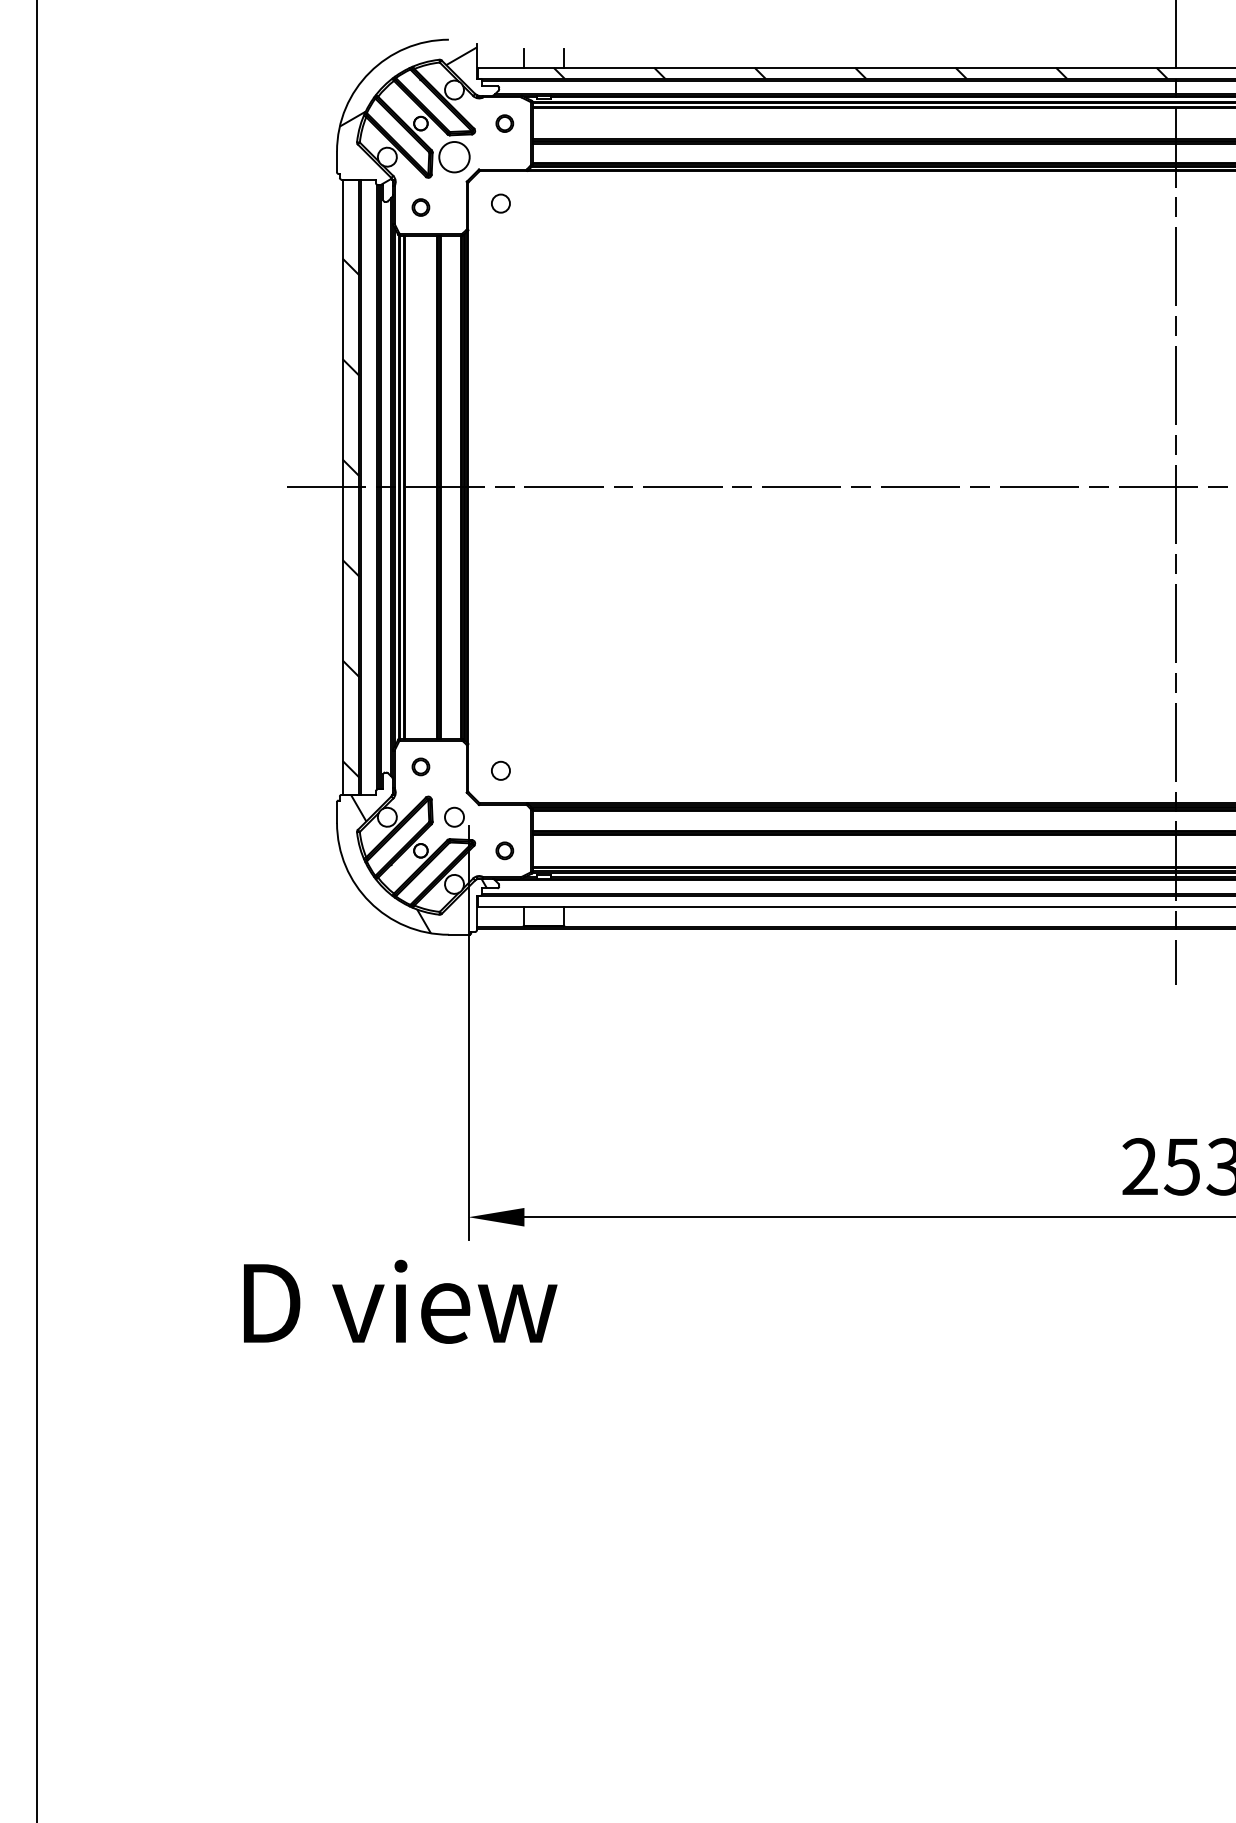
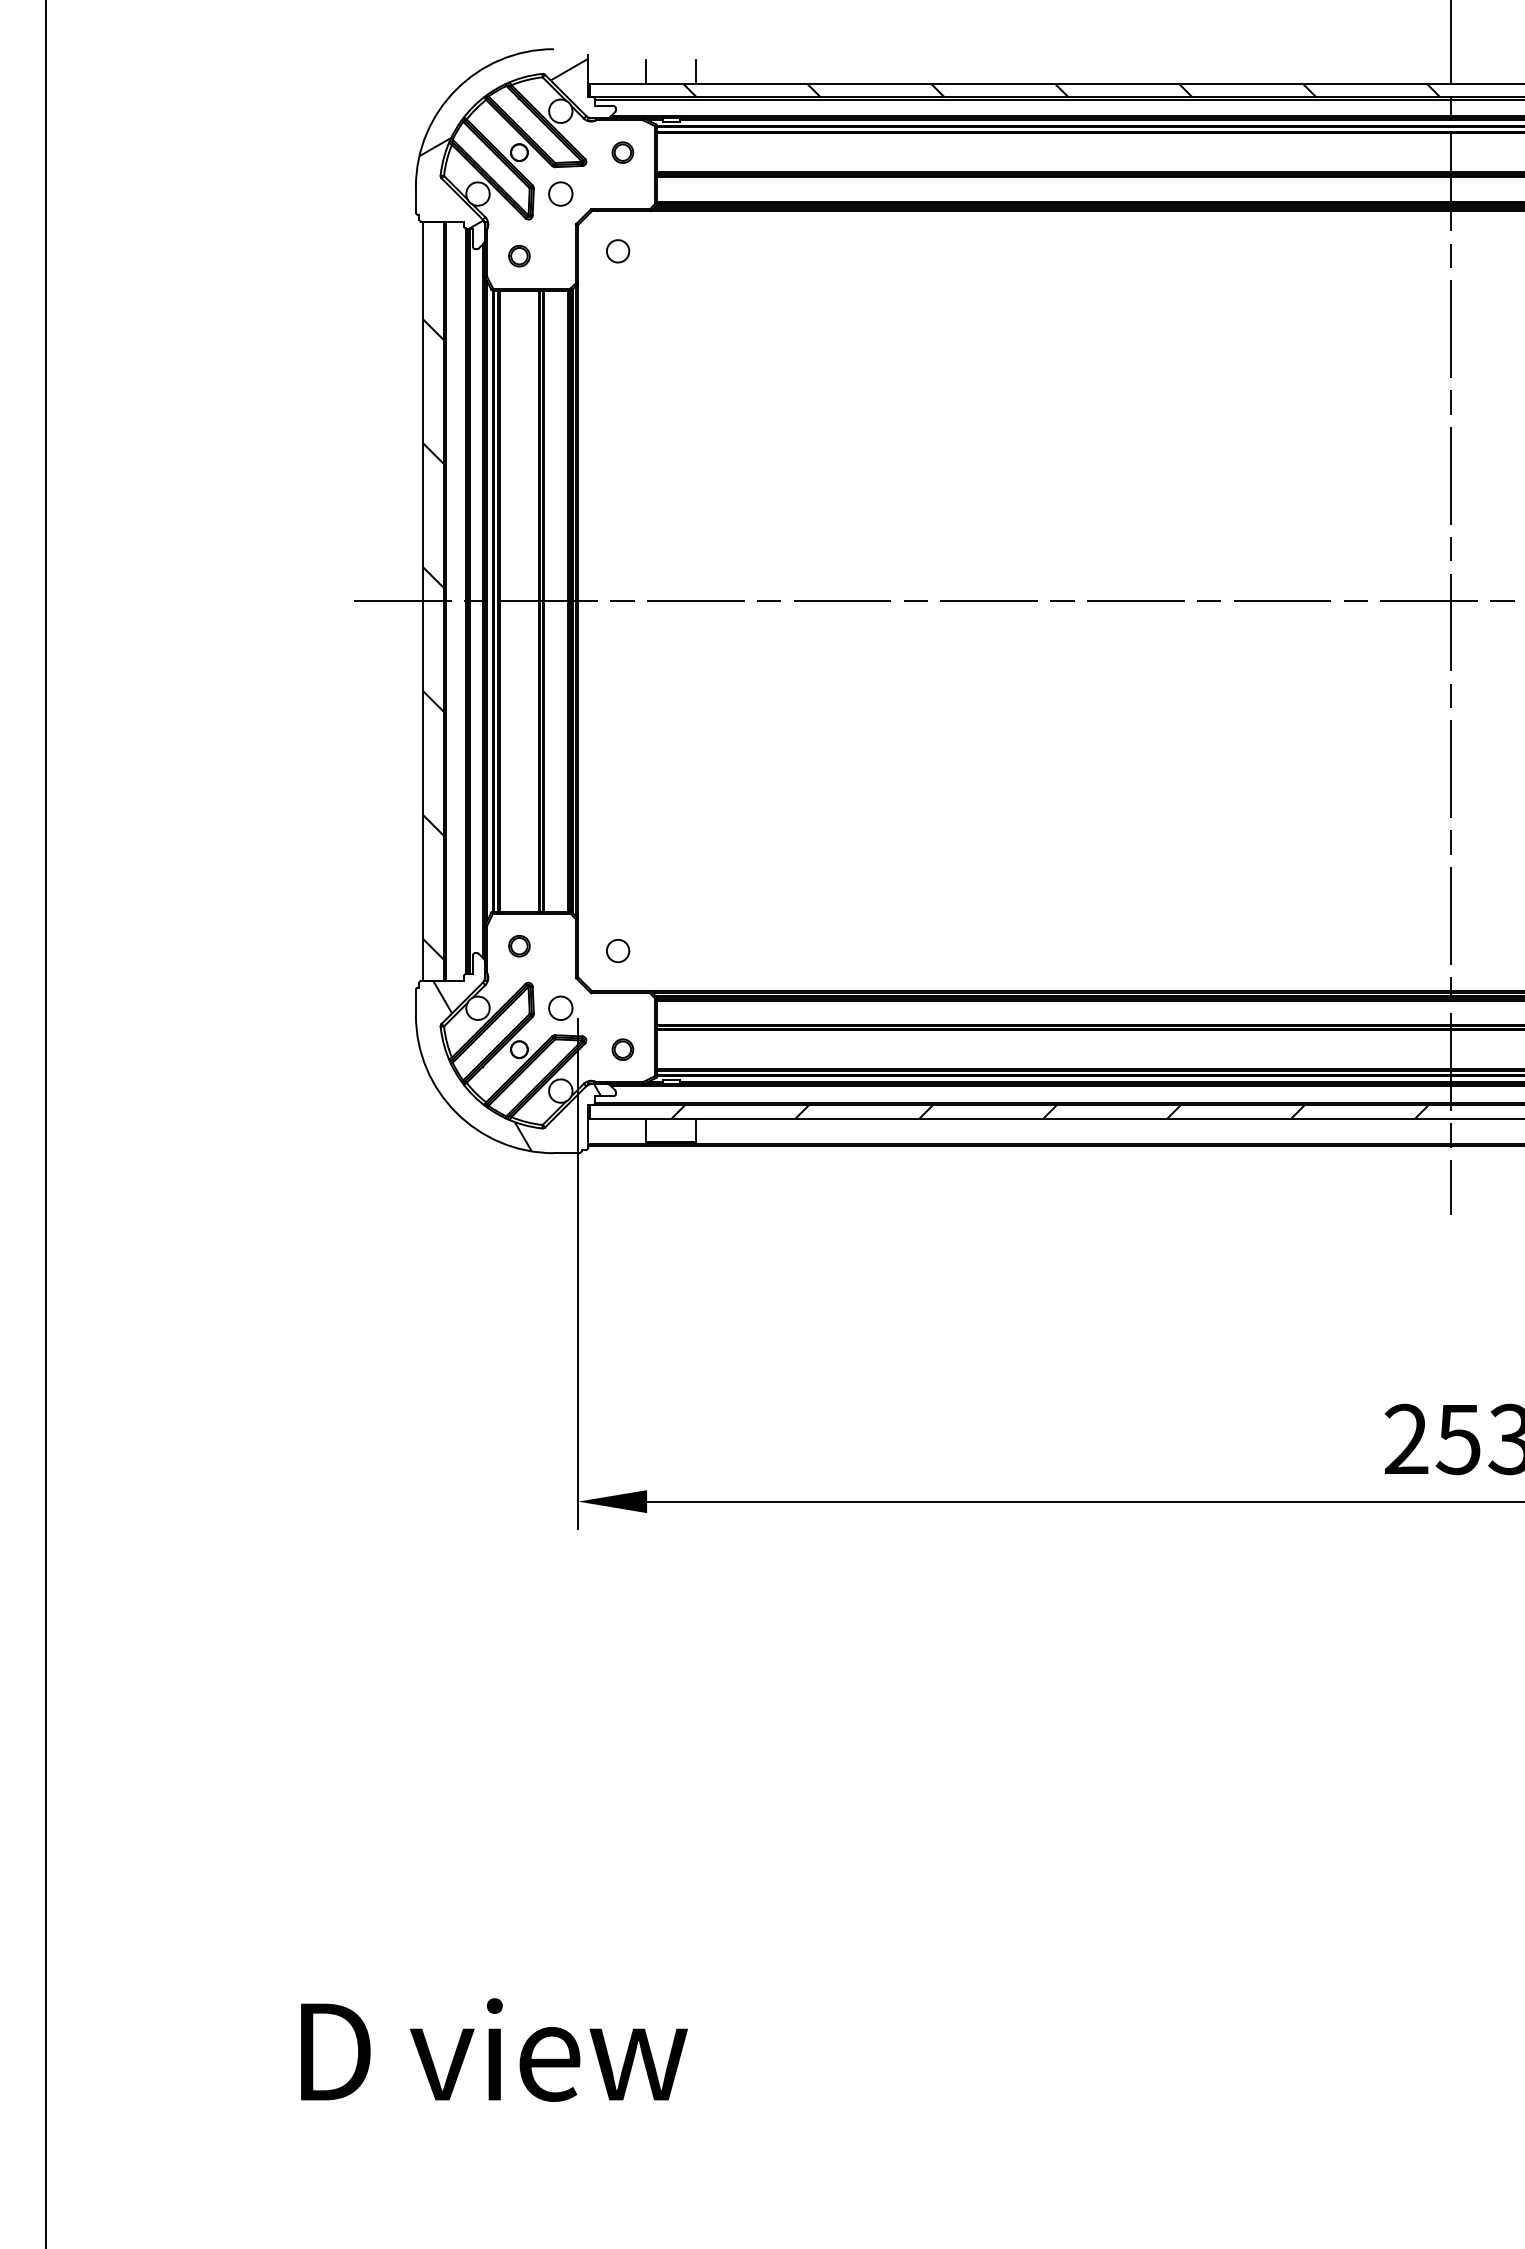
circle: (454, 156) -> (560, 193), size x0.62
hatch: (851, 900) -> (1050, 1110), added
text: (400, 1301) -> (494, 2049), moved

